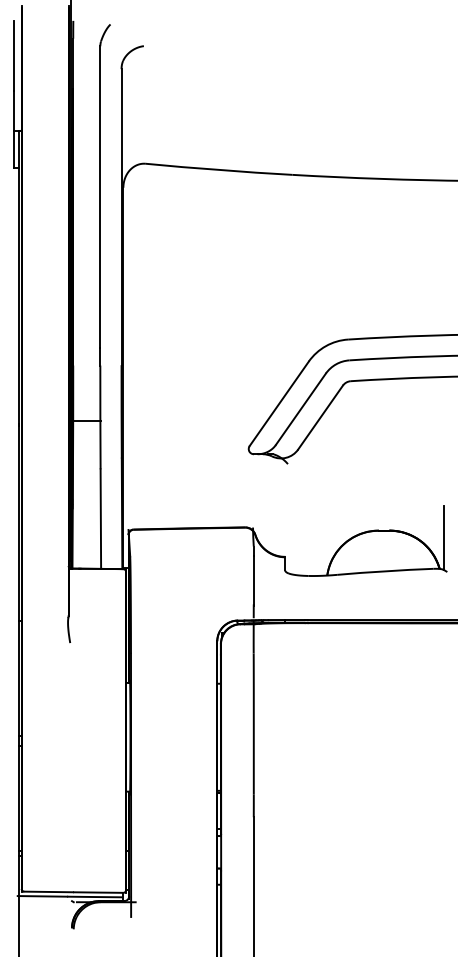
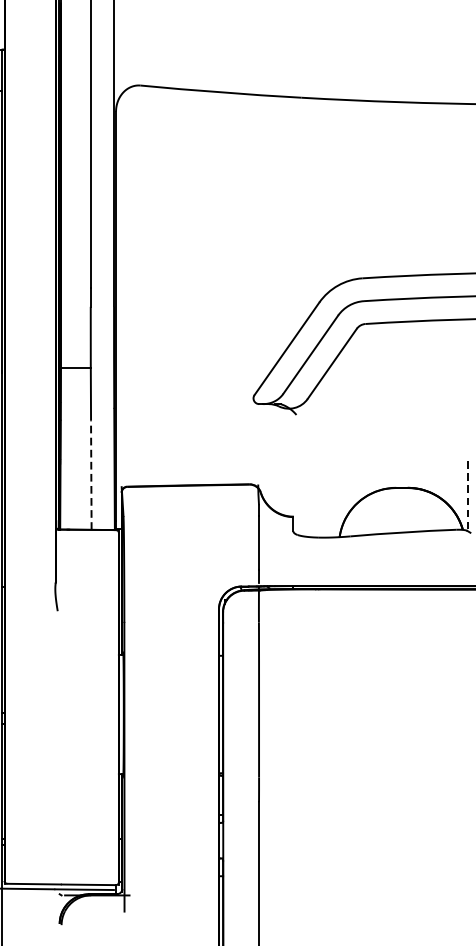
line: (100, 519) -> (90, 475), solid -> dashed
line: (444, 538) -> (468, 496), solid -> dashed

